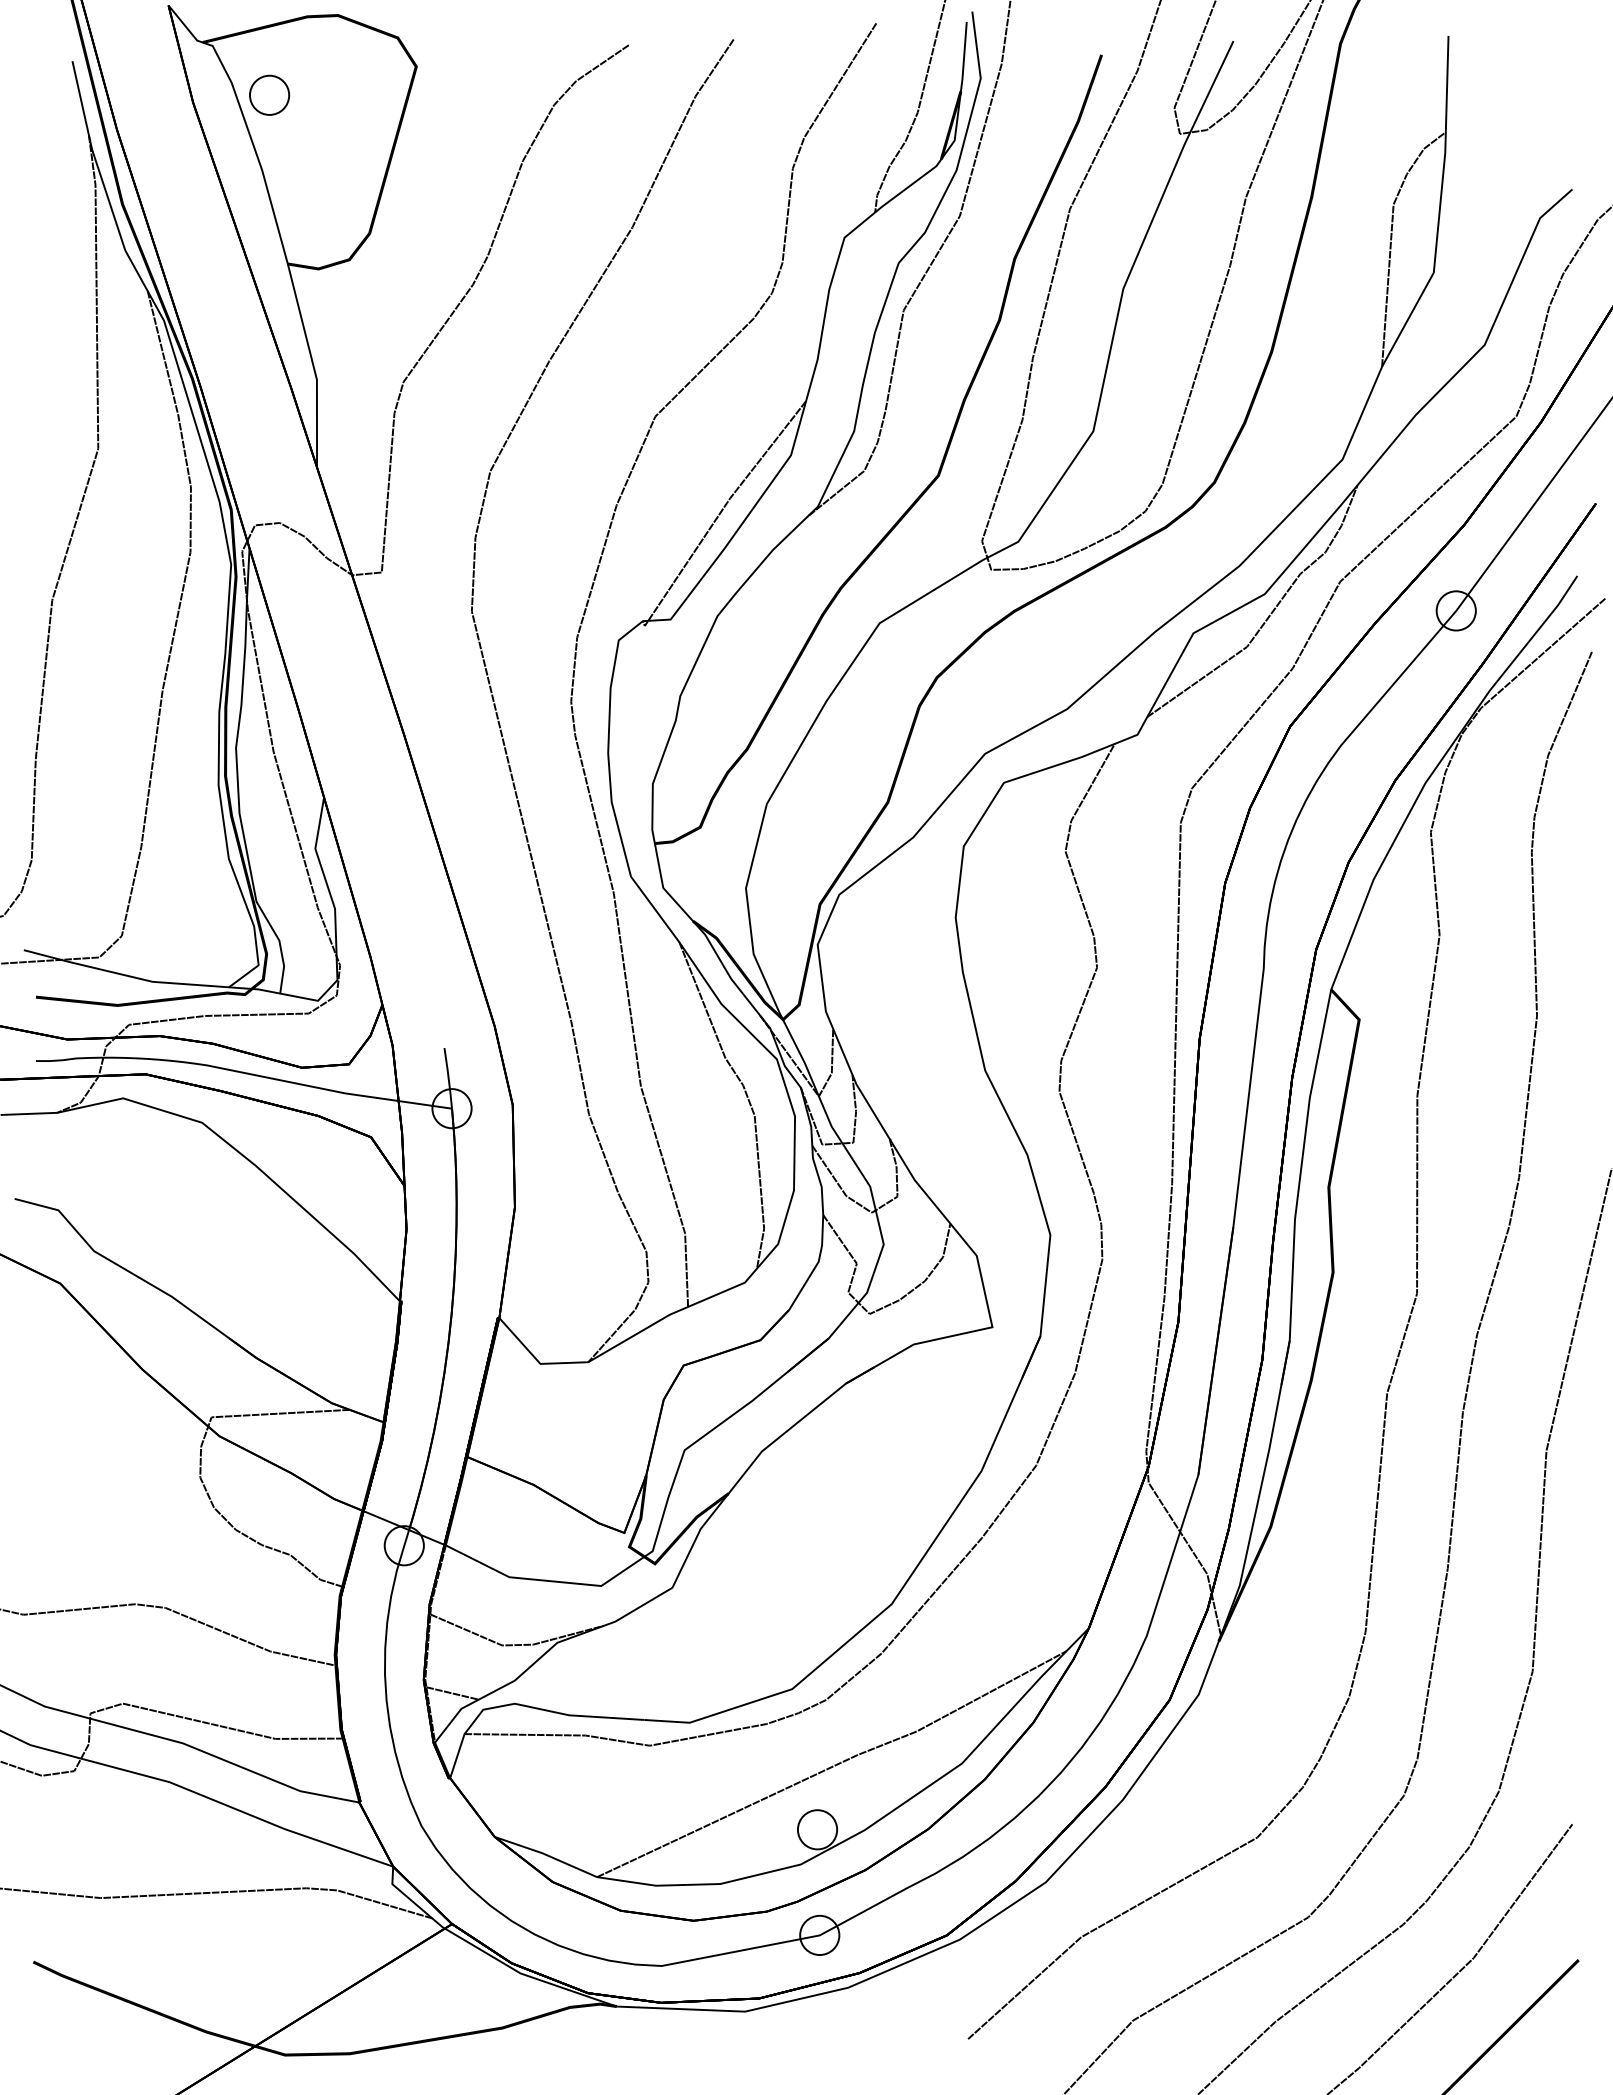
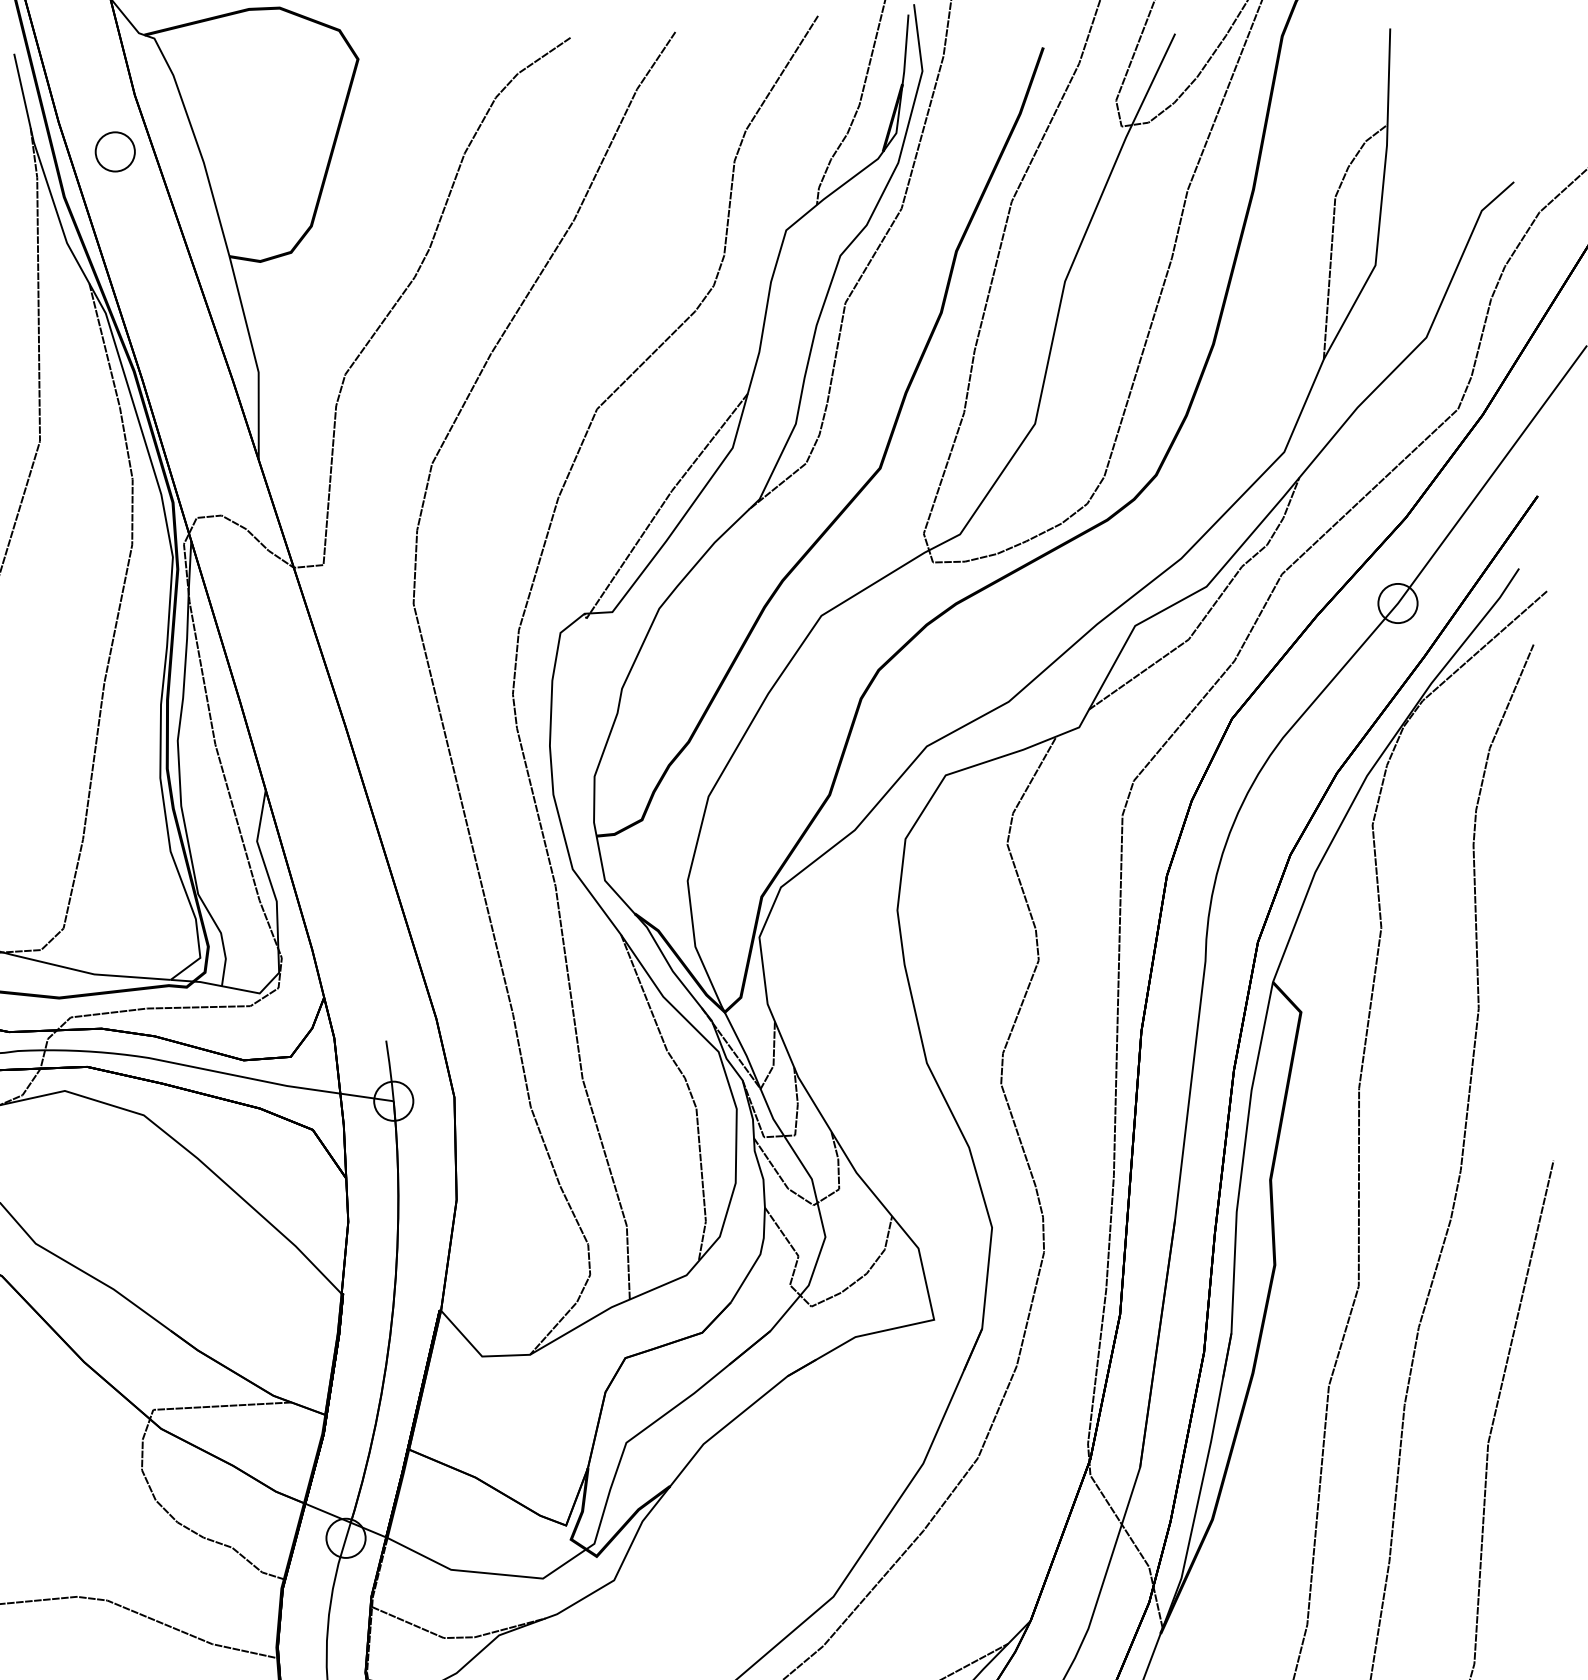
part: (269, 94) -> (115, 151), moved

